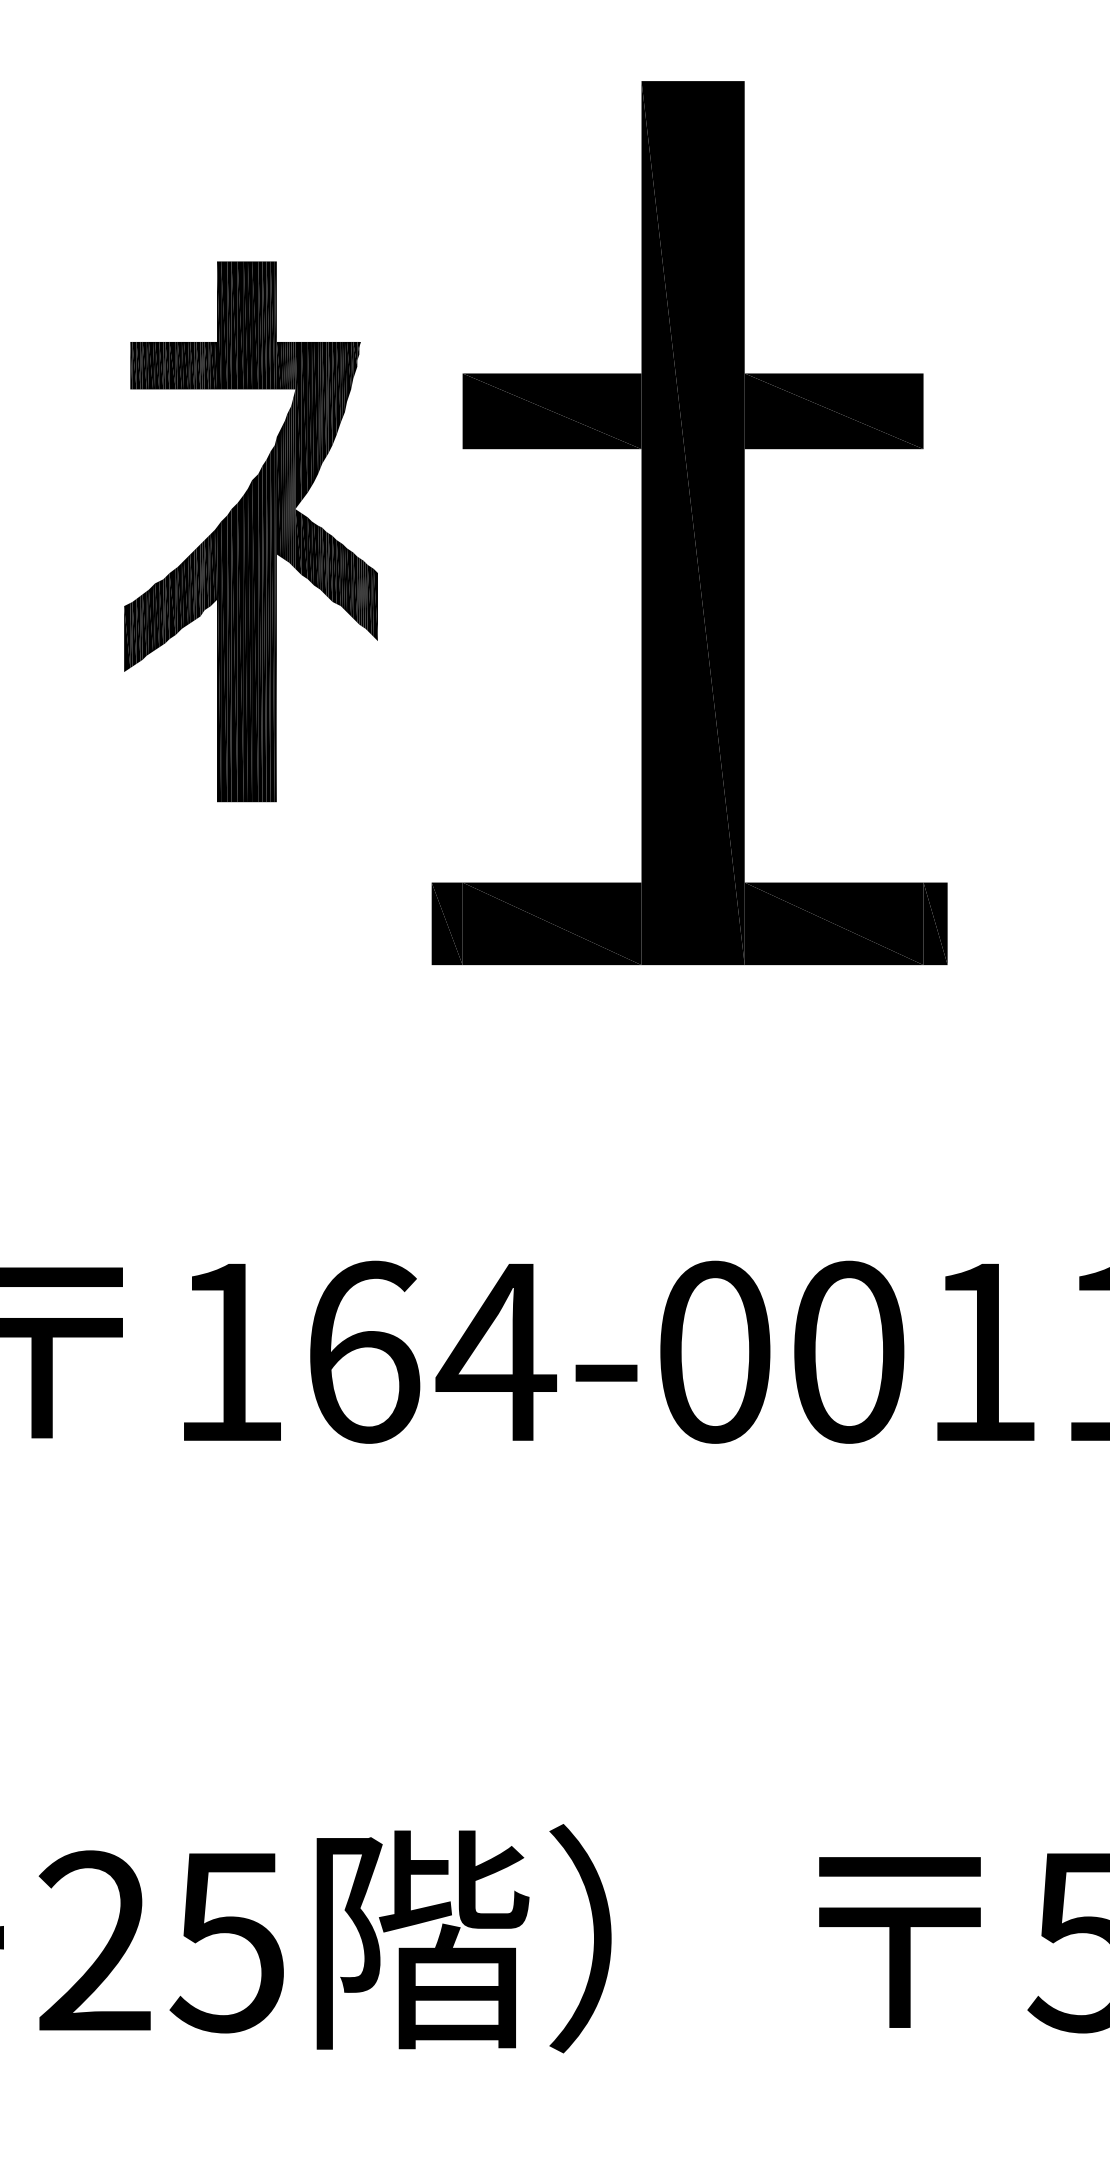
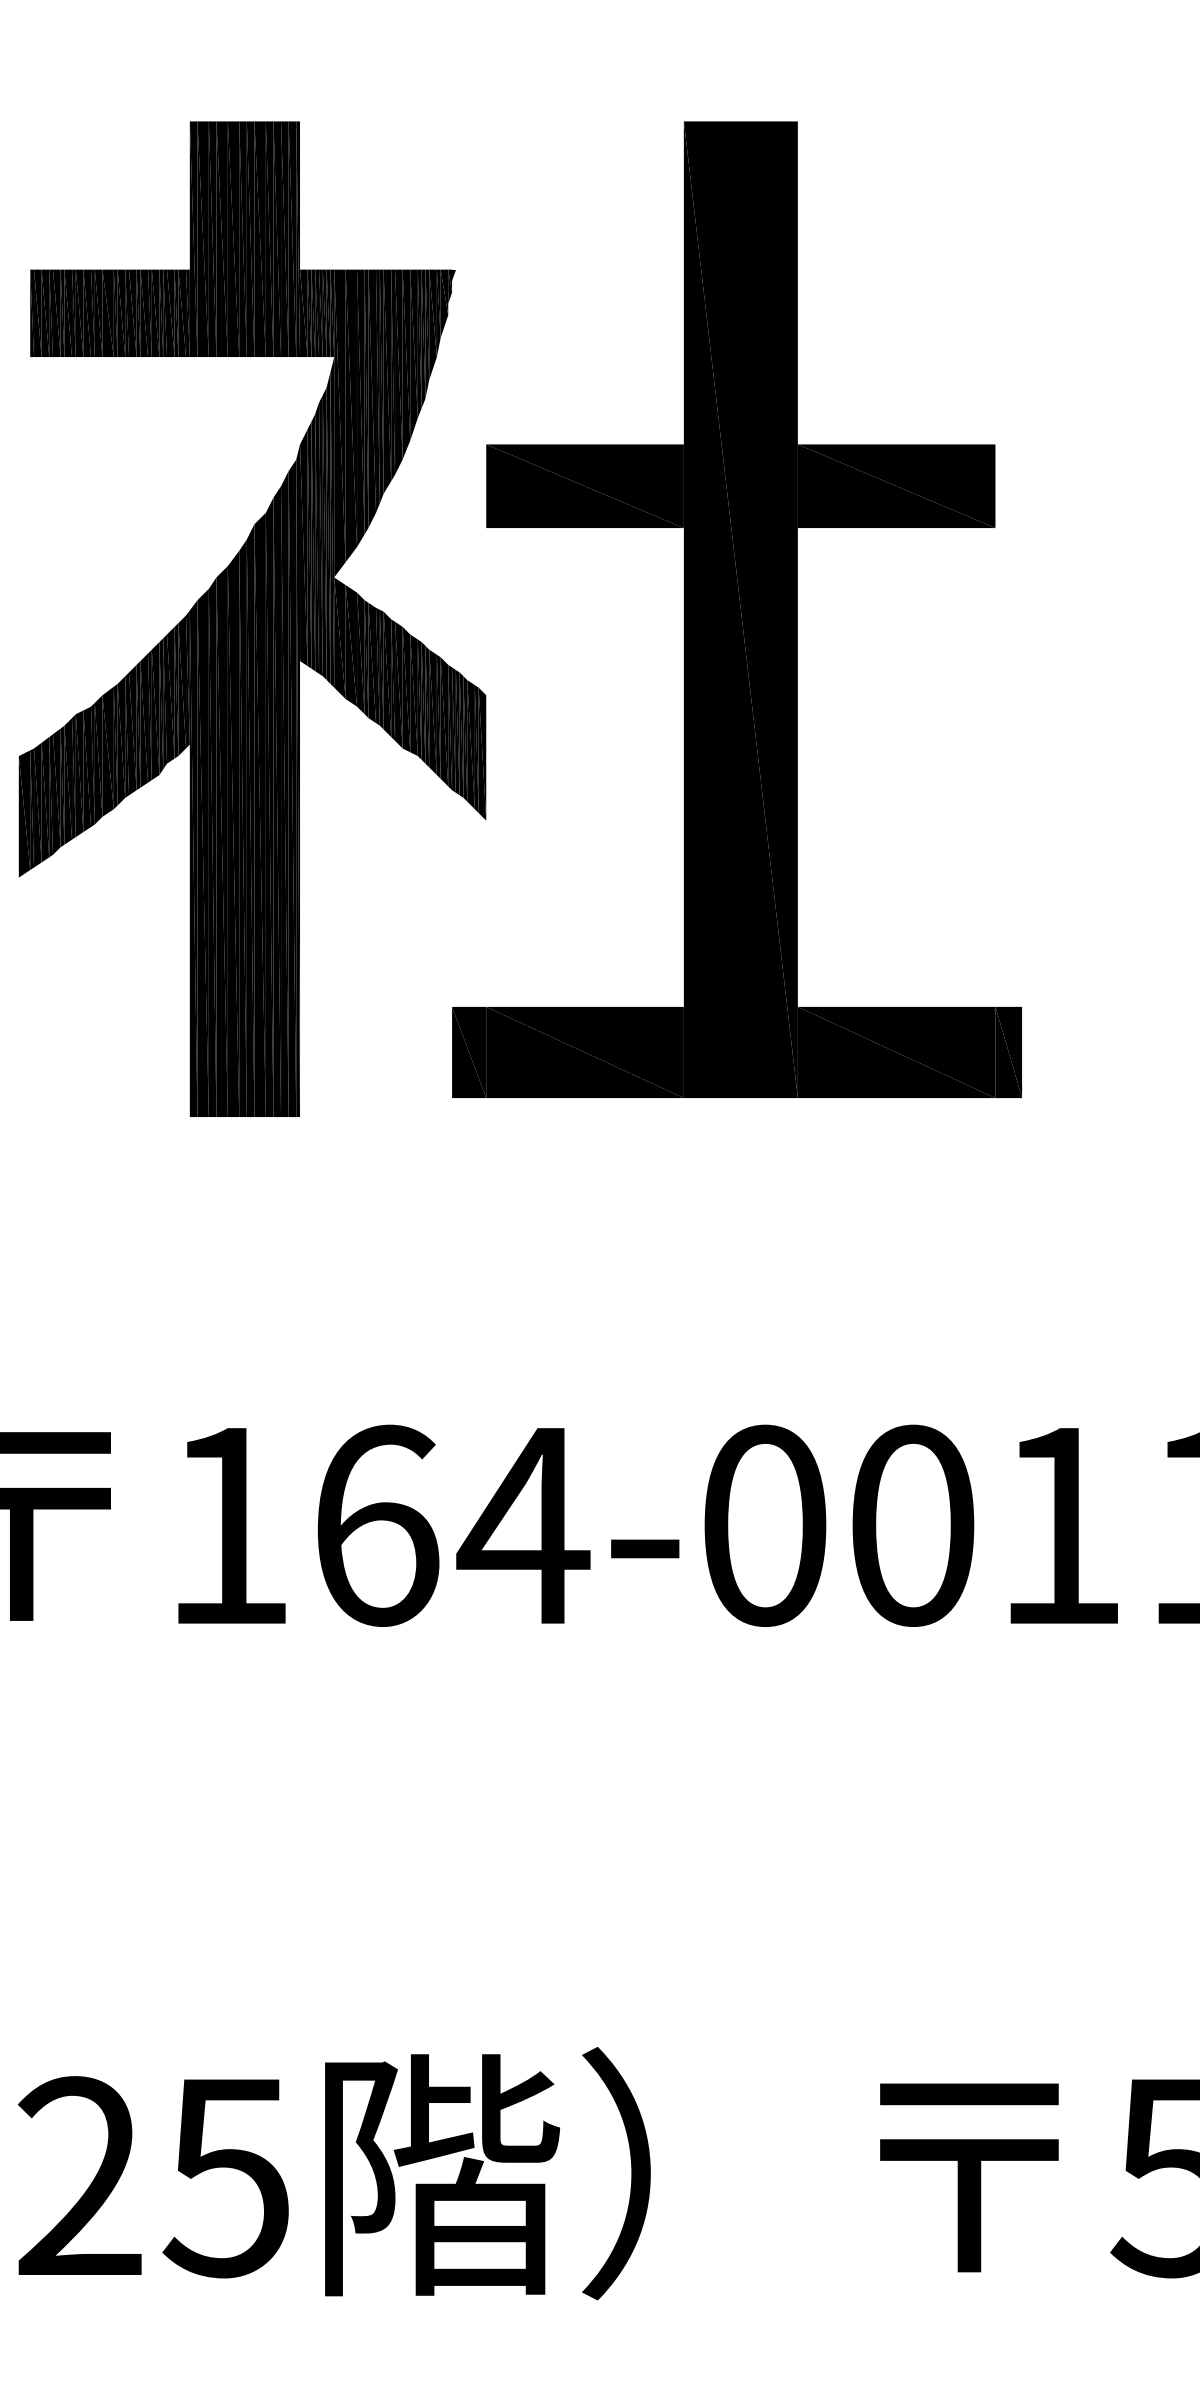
part: (250, 531) -> (251, 619), size x1.67

